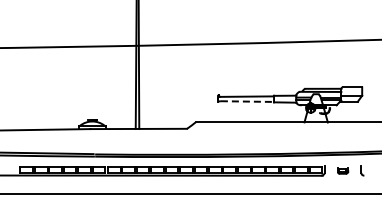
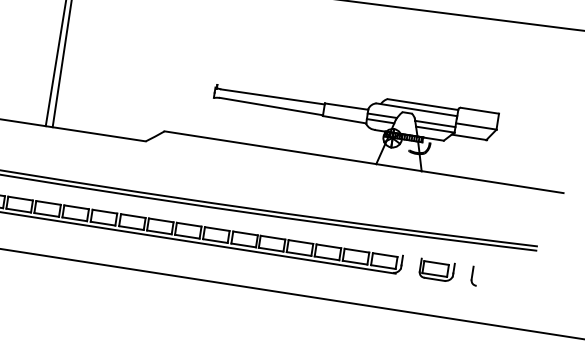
line: (247, 101) -> (271, 106), dashed -> solid
part: (342, 170) -> (435, 269), size x1.67

